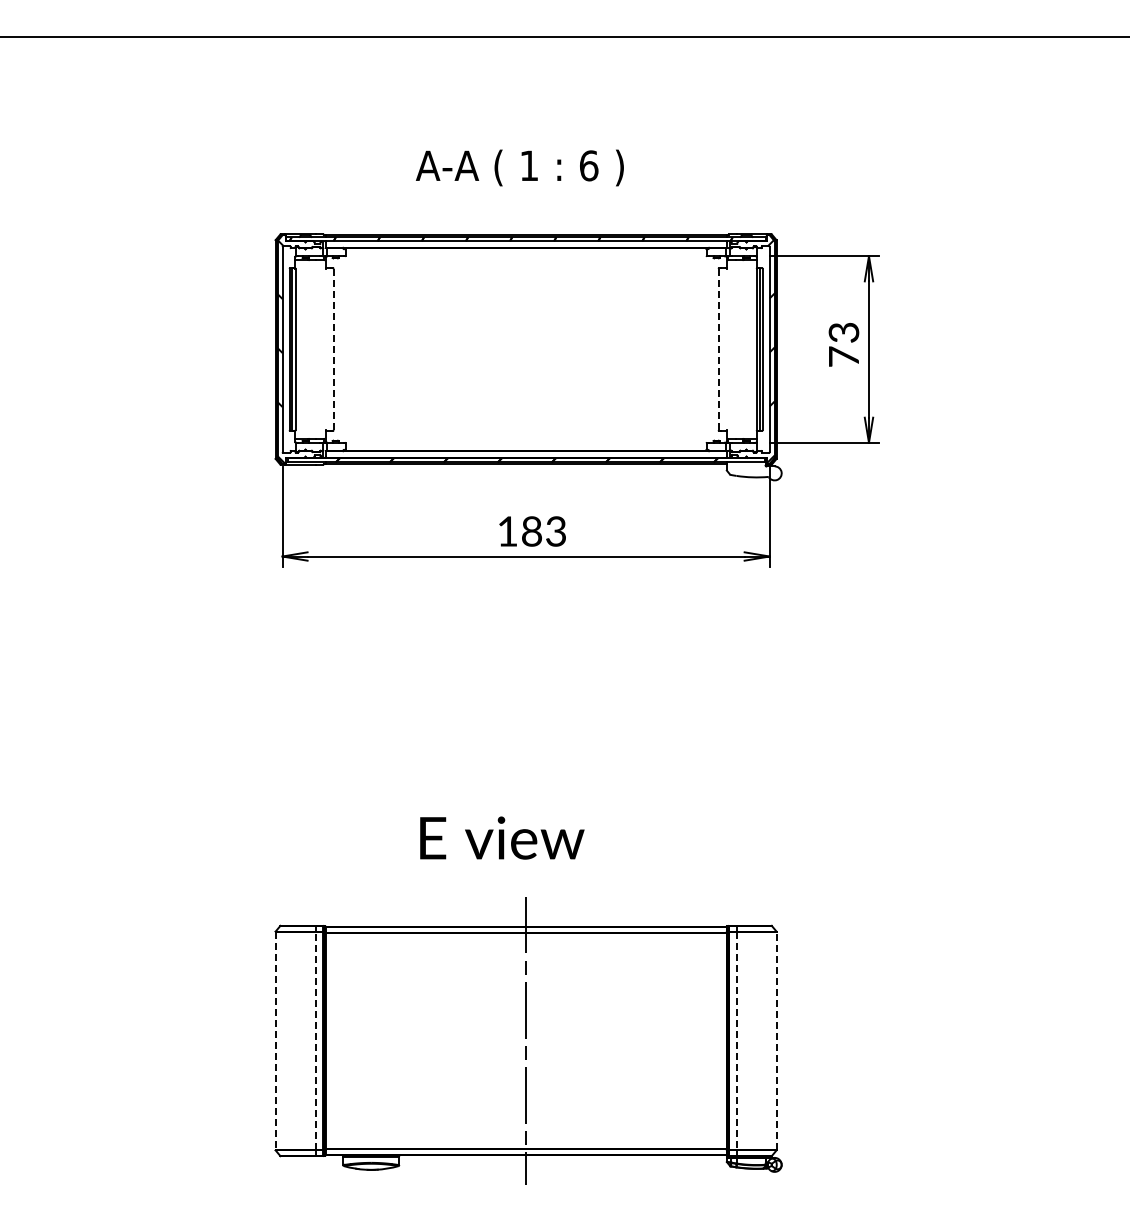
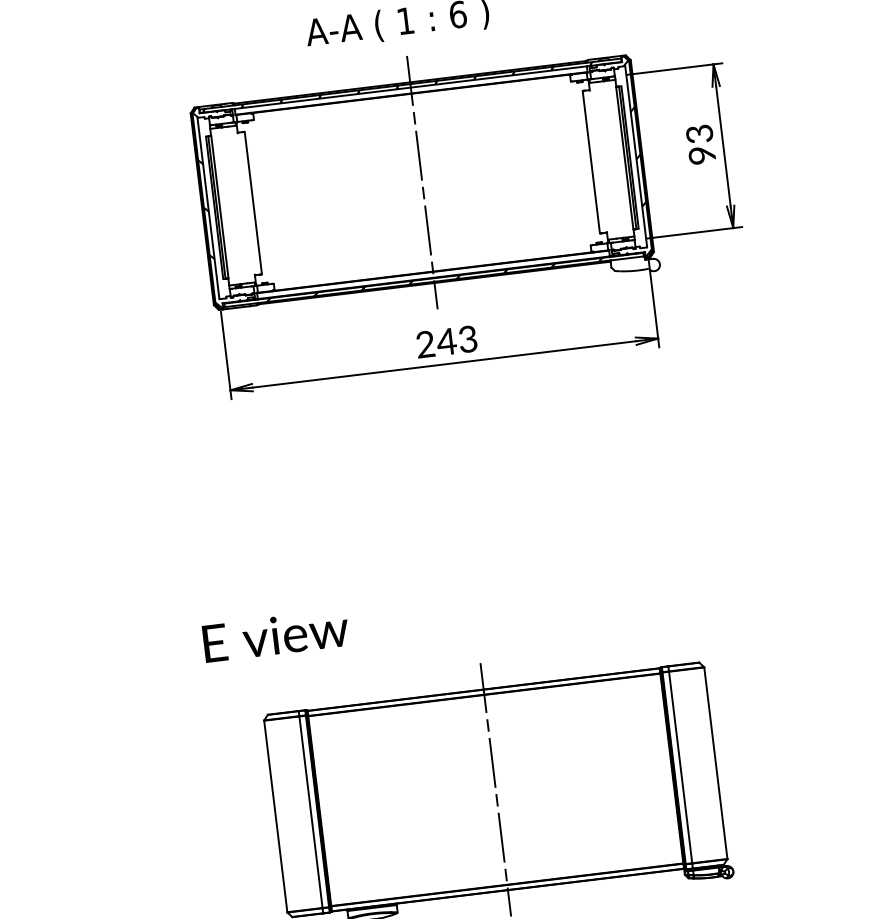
line: (333, 349) -> (253, 203), dashed -> solid
line: (526, 349) -> (422, 182), added
line: (718, 349) -> (591, 162), dashed -> solid
text: (843, 356) -> (701, 155), 73 -> 93
text: (519, 531) -> (435, 343), 183 -> 243
text: (502, 837) -> (276, 635), moved
line: (315, 1040) -> (310, 811), dashed -> solid
line: (776, 1040) -> (715, 762), dashed -> solid
line: (275, 1041) -> (275, 816), dashed -> solid
line: (736, 1041) -> (680, 767), dashed -> solid

